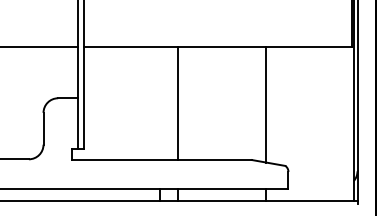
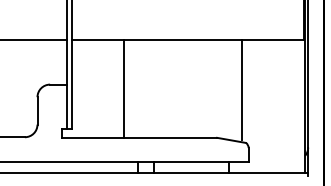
line: (178, 103) -> (124, 89), moved
line: (266, 104) -> (242, 89), moved

